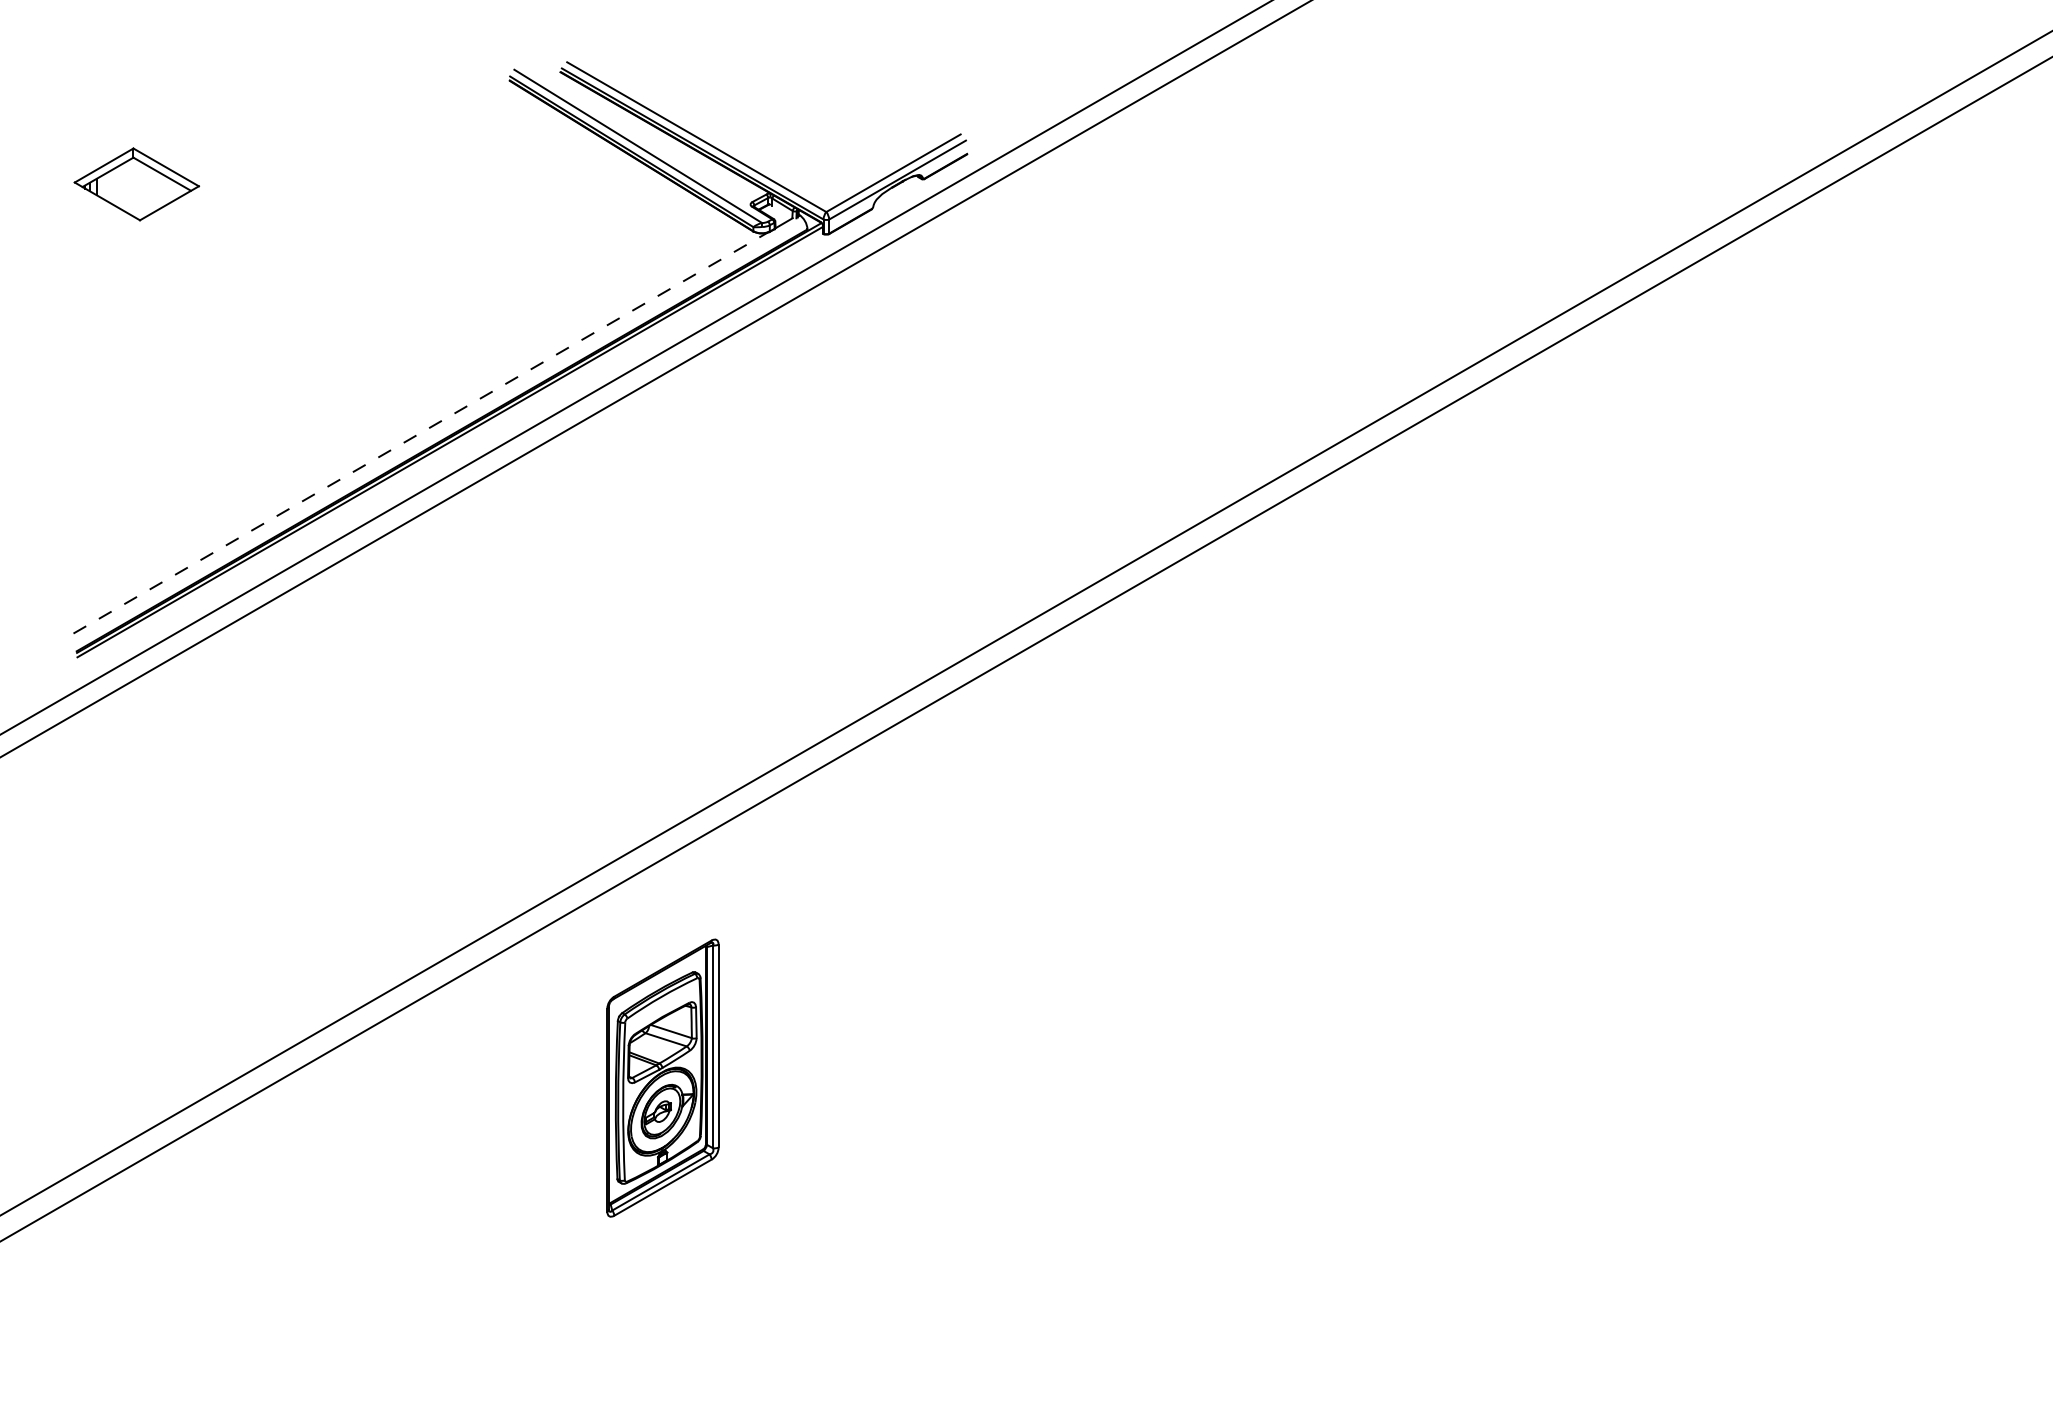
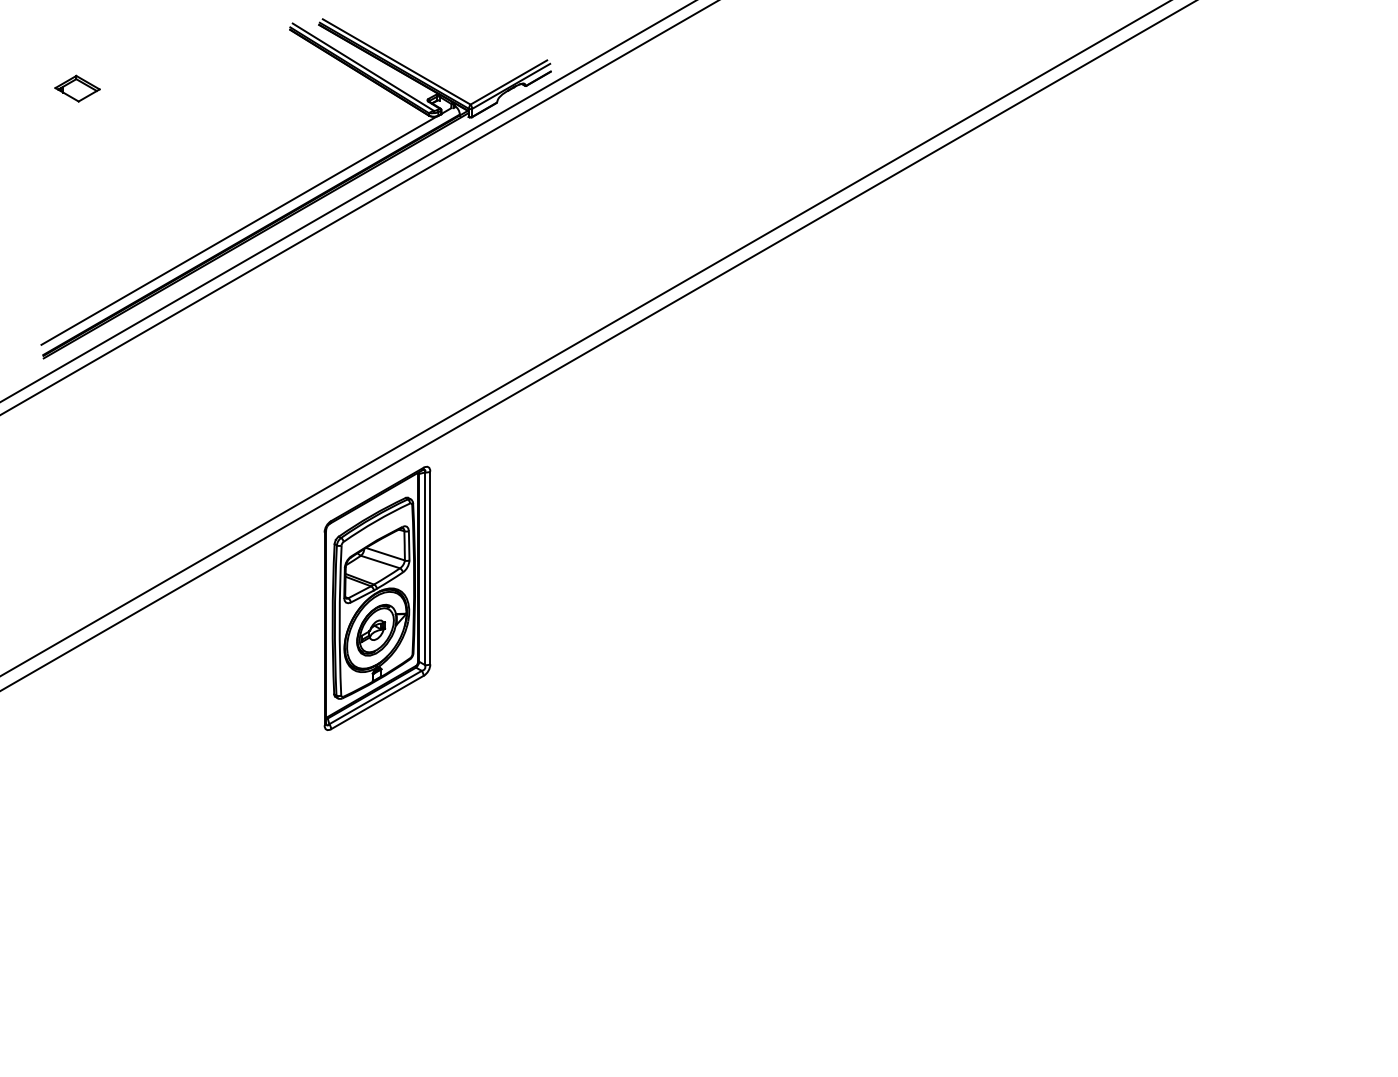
part: (136, 183) -> (77, 88), size x0.62
line: (420, 432) -> (239, 230), dashed -> solid
part: (663, 1076) -> (377, 597), size x1.67

